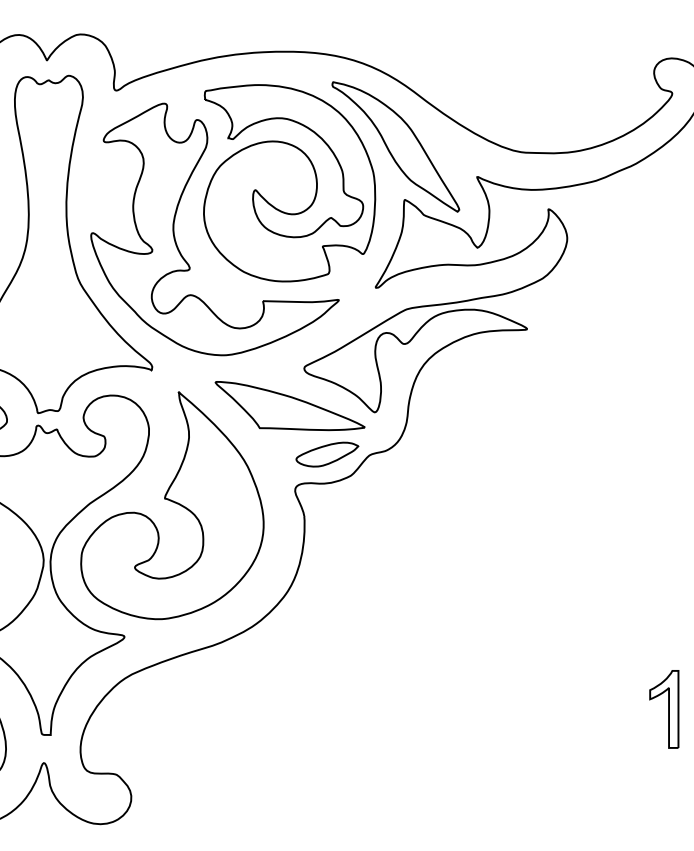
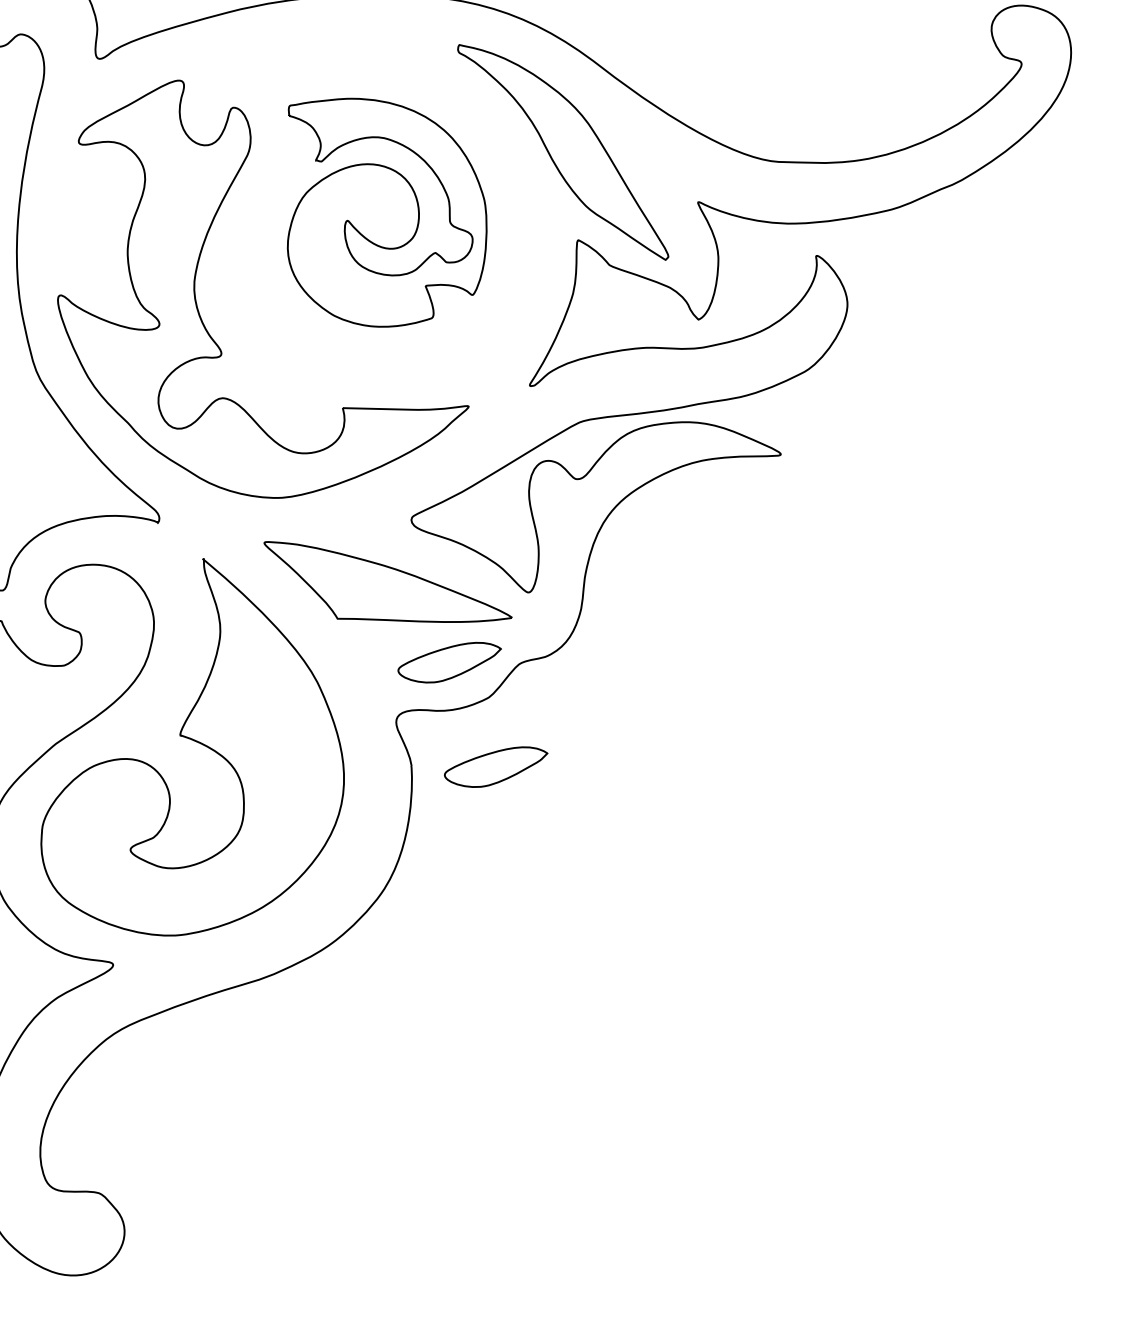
part: (289, 183) -> (386, 213), size x0.7
part: (355, 517) -> (496, 766), added
part: (664, 709) -> (1008, 1085), removed

